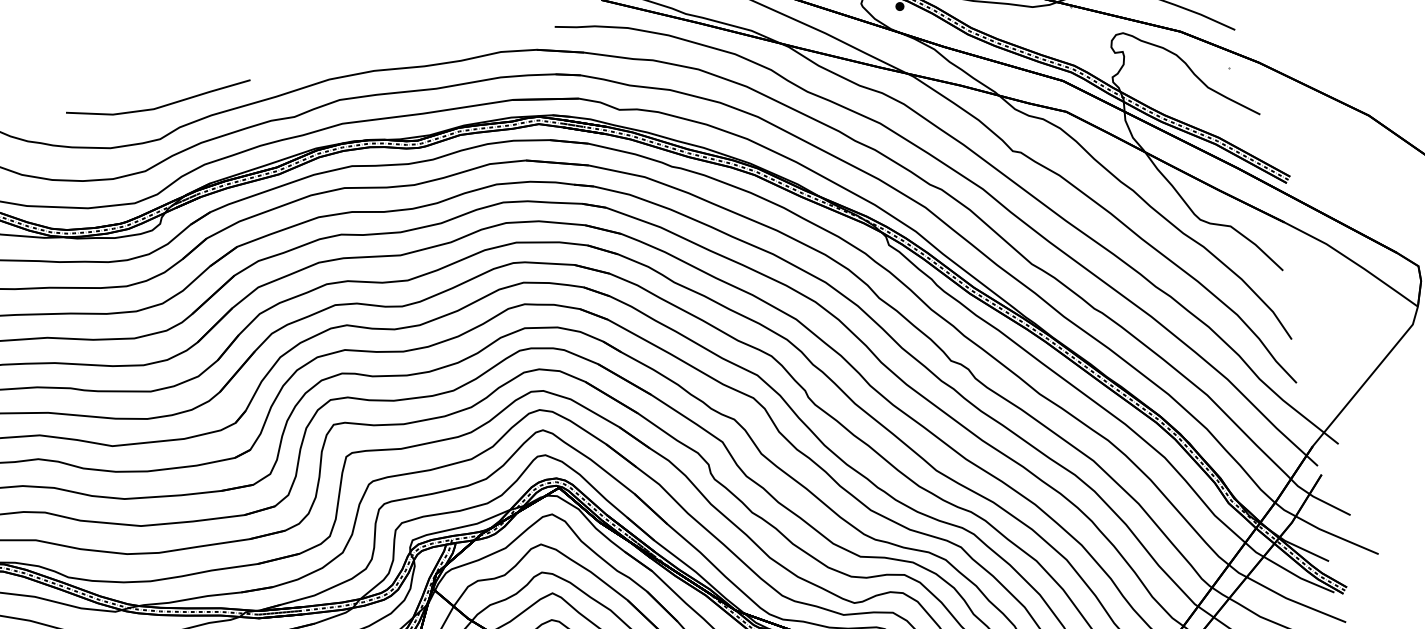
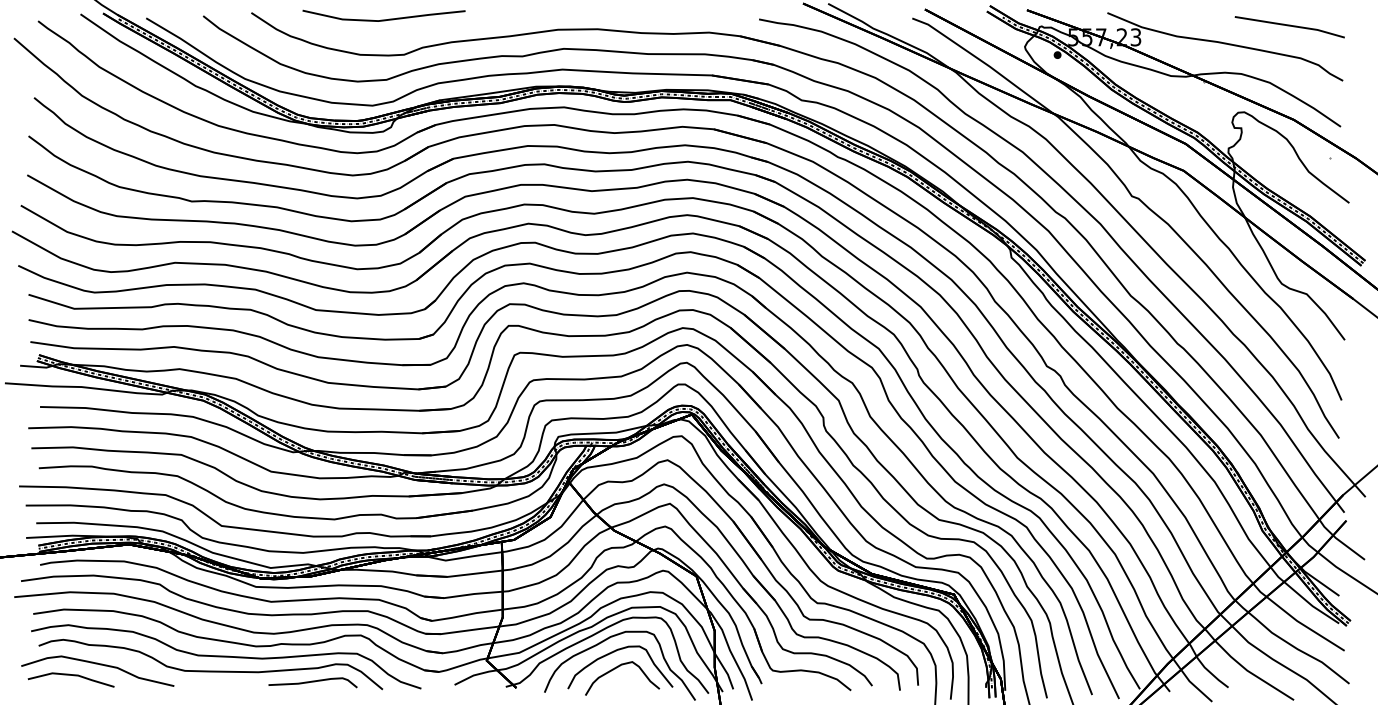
line: (159, 106) -> (383, 19), moved

